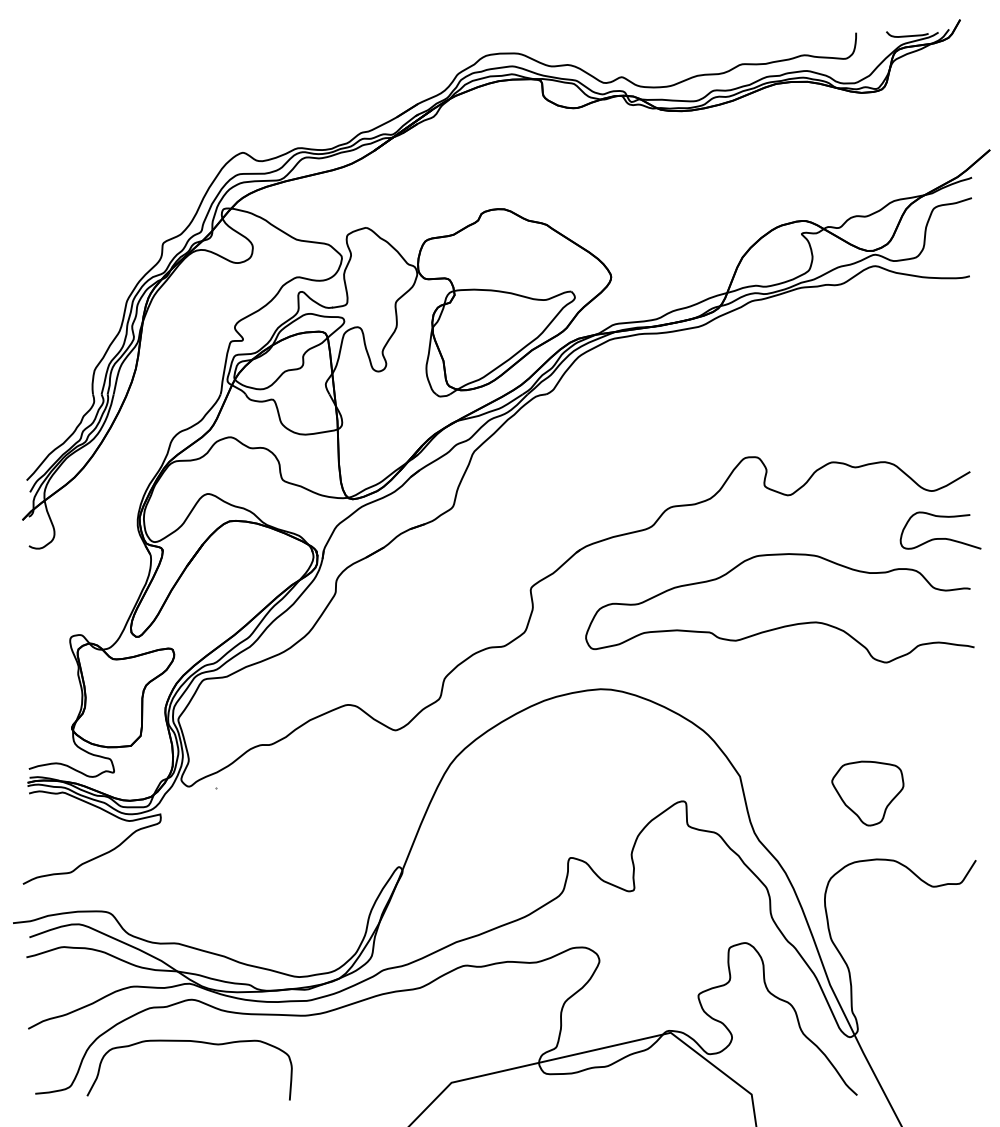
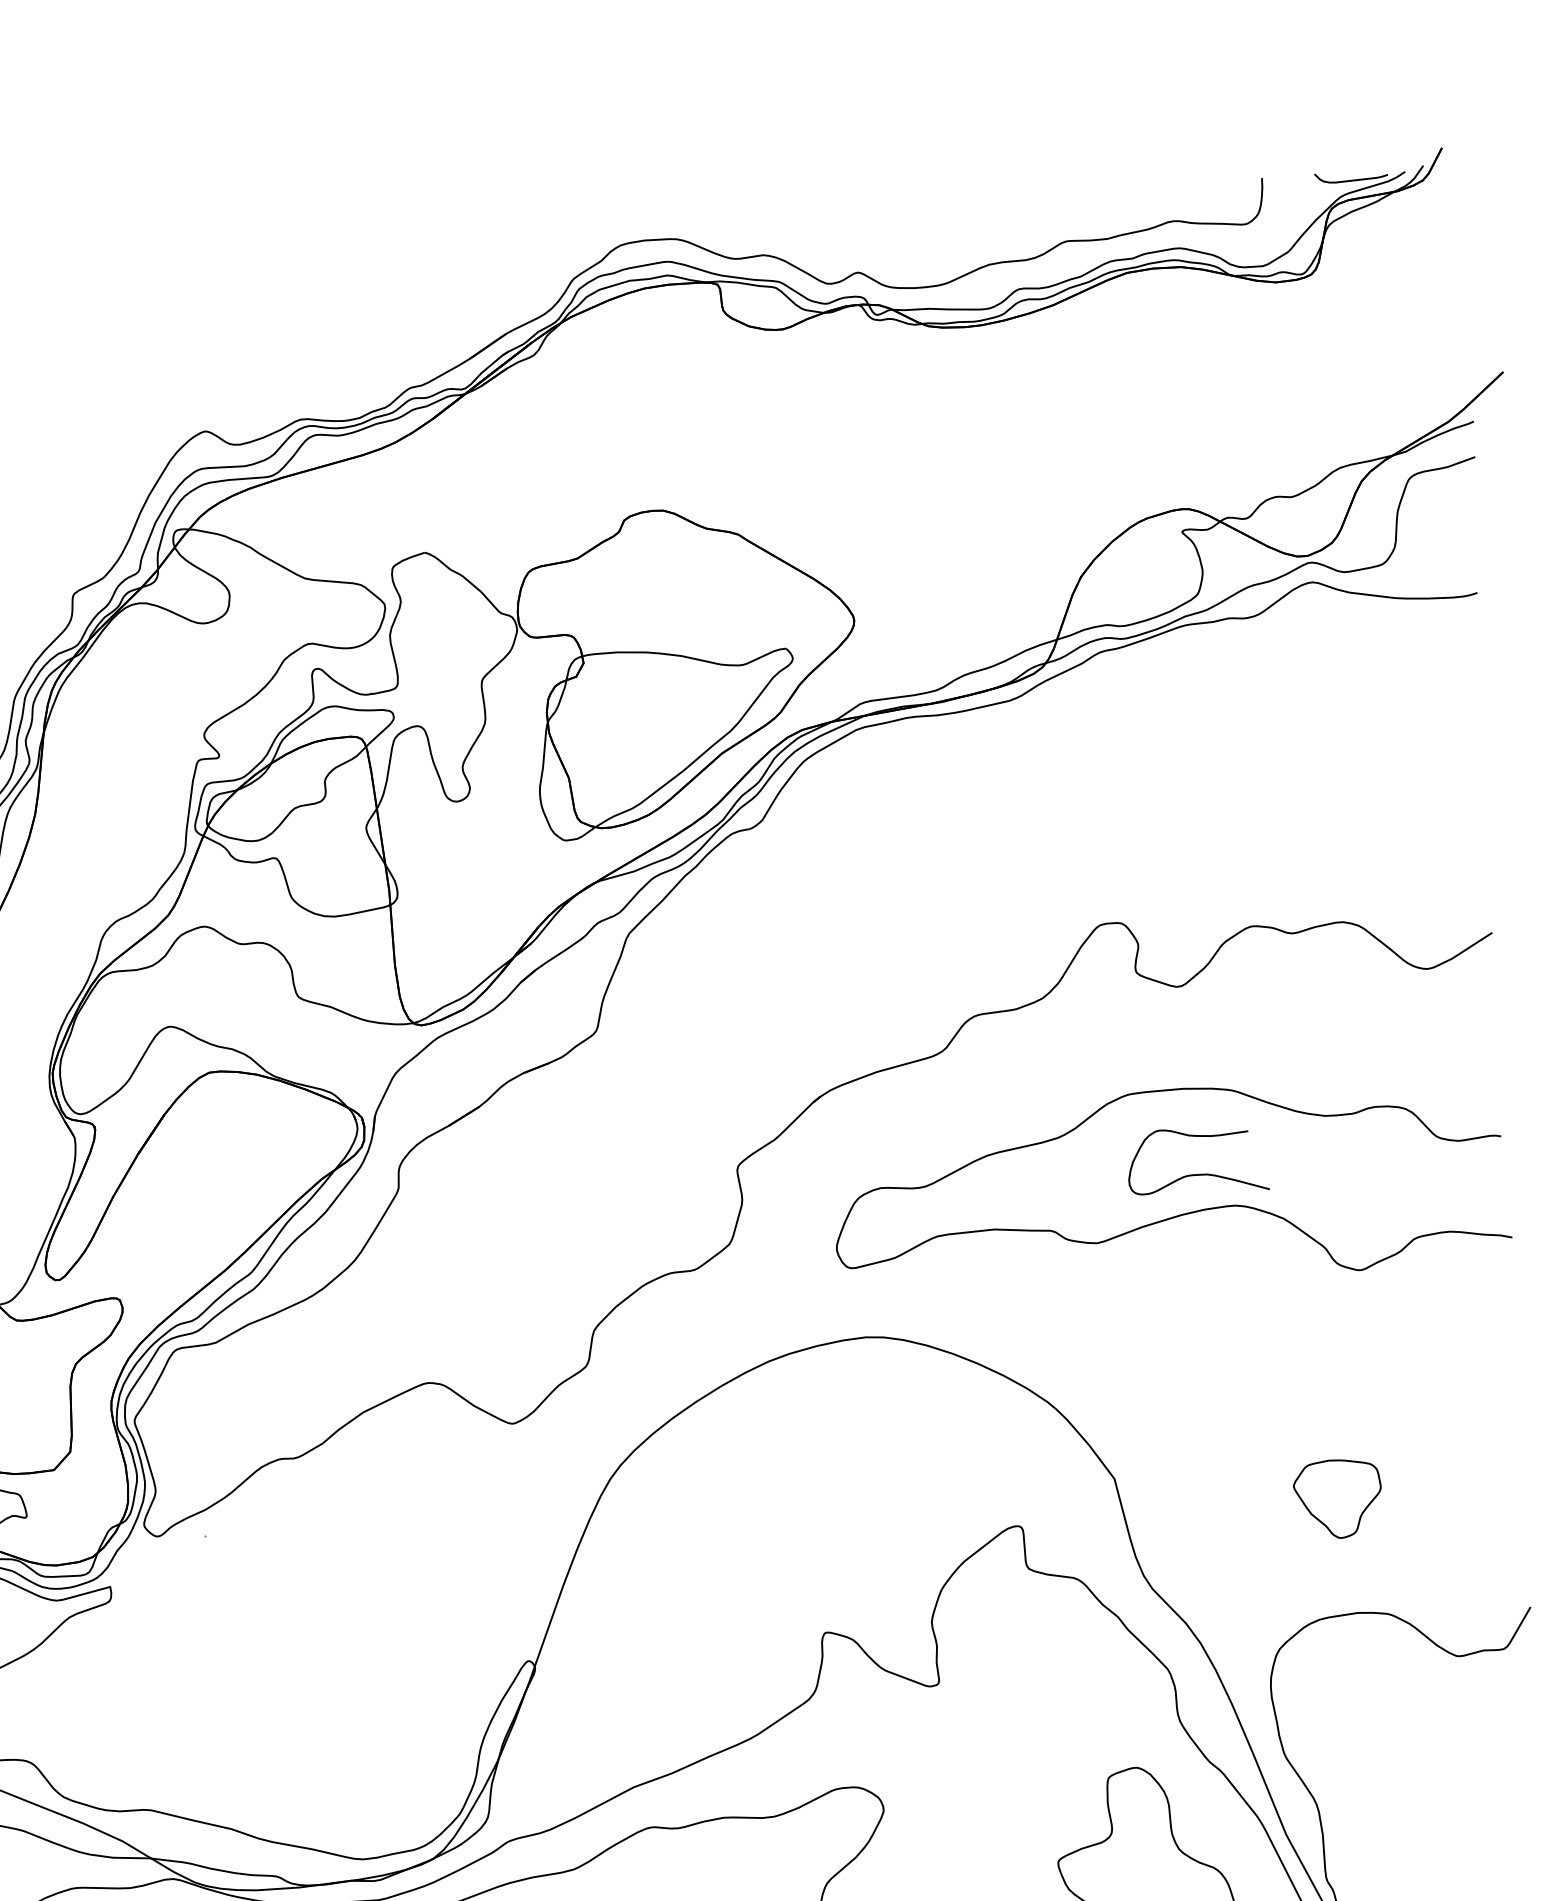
curve: (940, 538) -> (1198, 1174), moved
part: (867, 793) -> (1337, 1499), size x0.7

